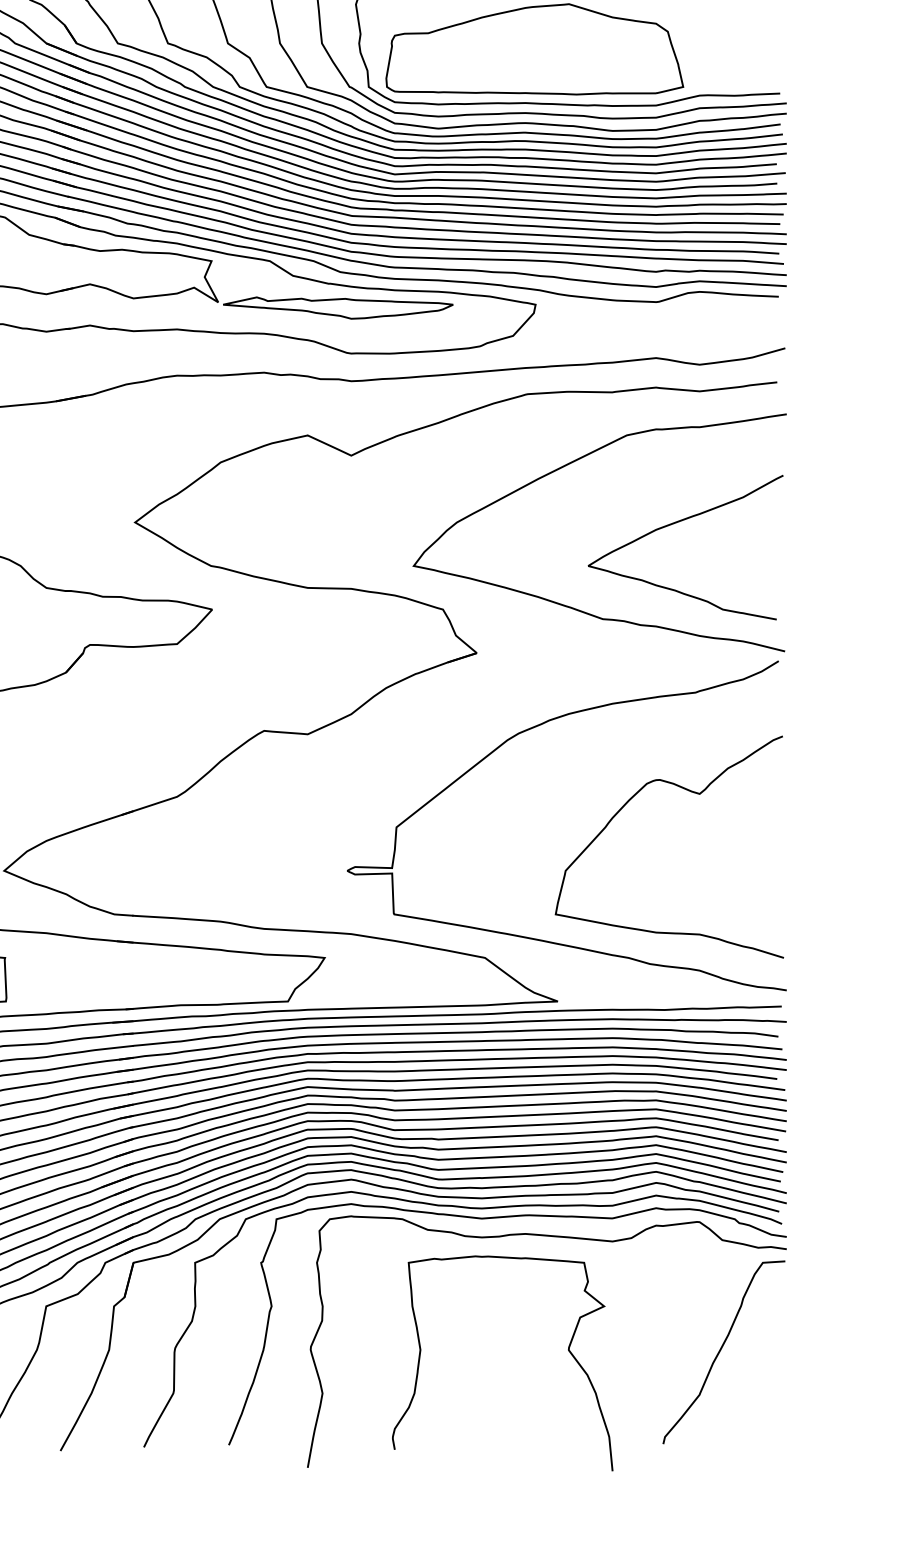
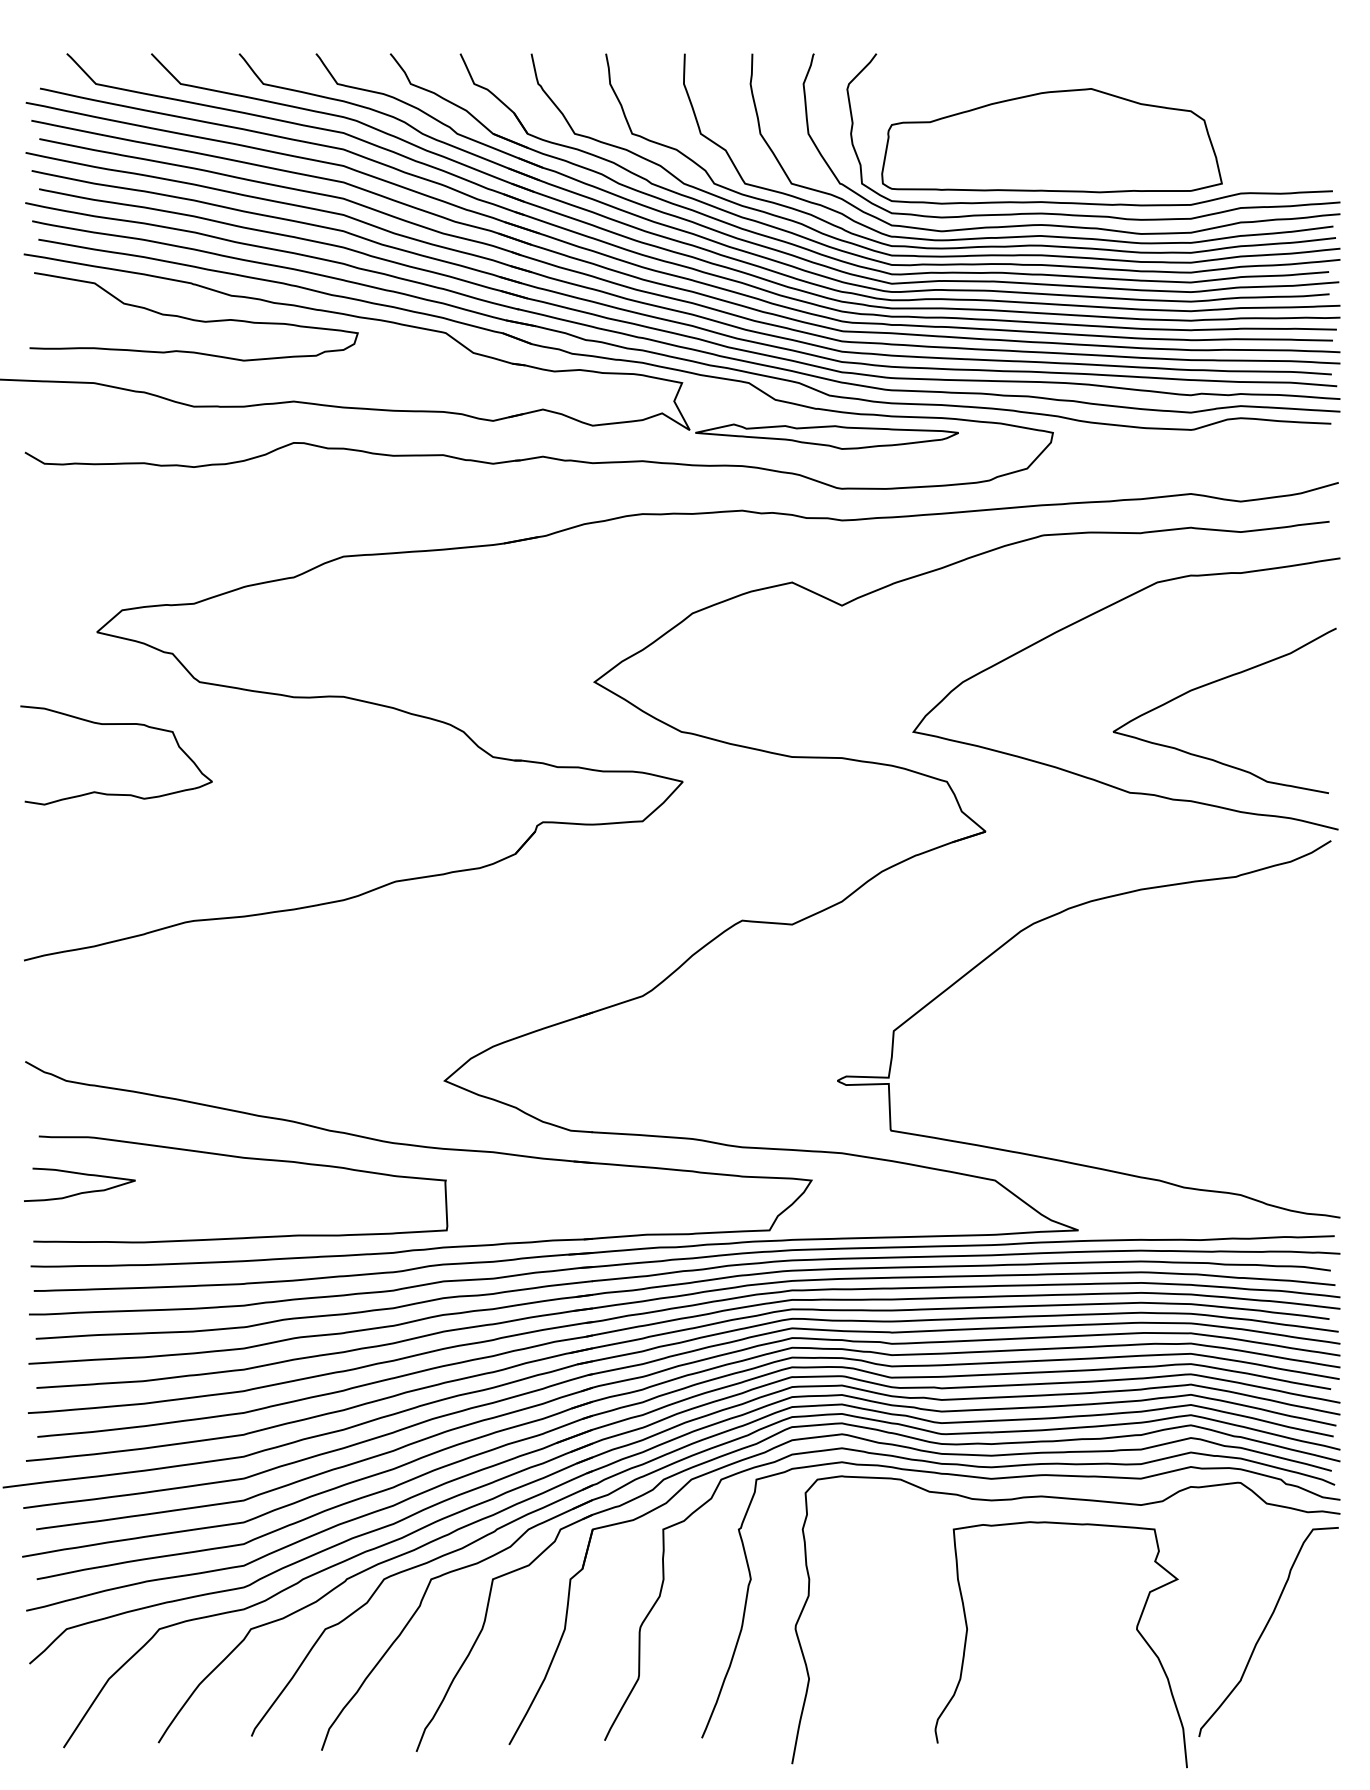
curve: (689, 791) -> (1229, 990), removed
curve: (568, 1351) -> (1136, 1630), moved

